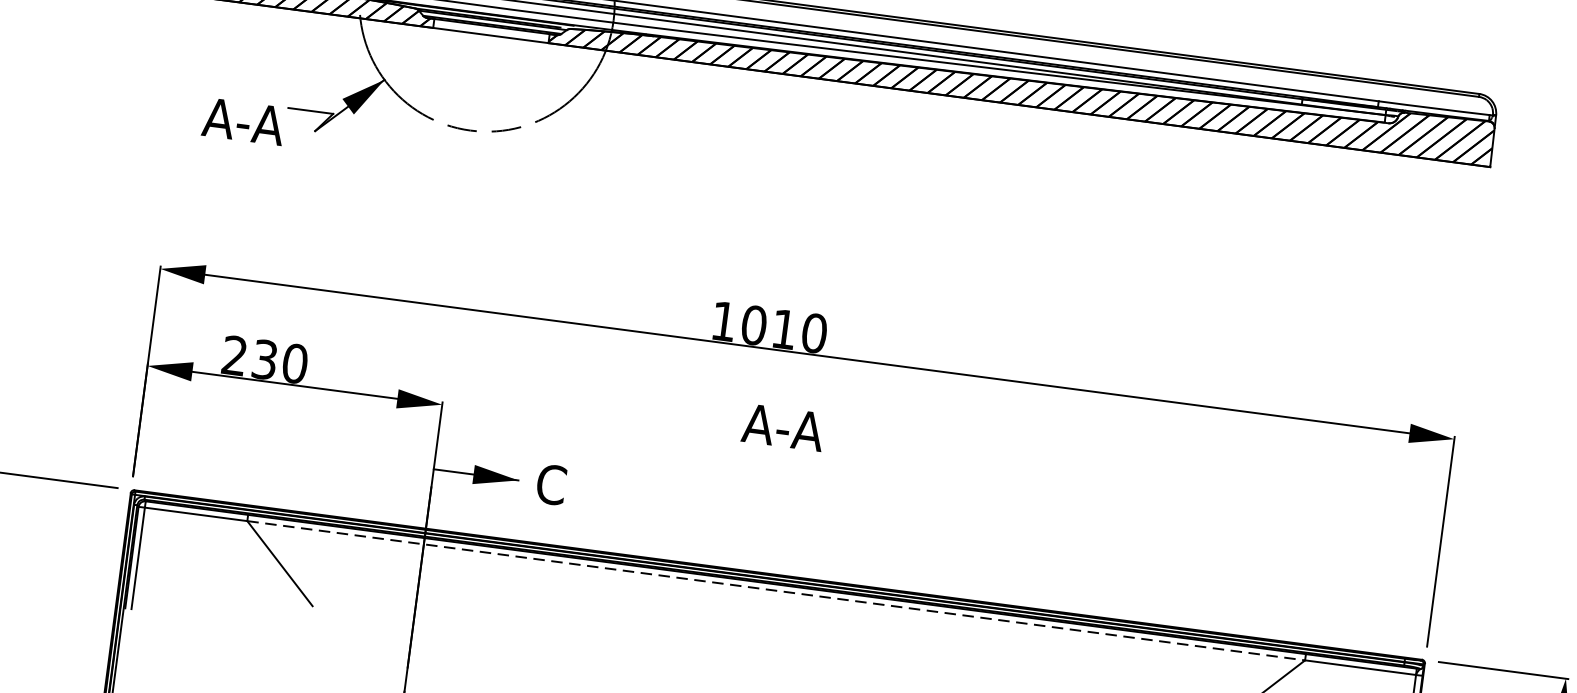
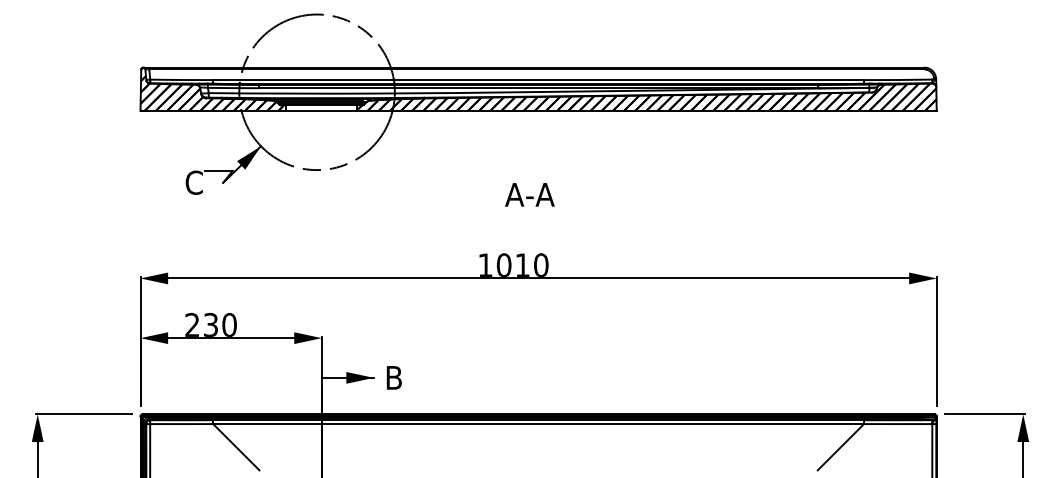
text: (242, 121) -> (178, 182), A-A -> C
text: (782, 426) -> (529, 194), moved
text: (550, 483) -> (393, 377), C -> B
line: (777, 591) -> (539, 424), dashed -> solid

